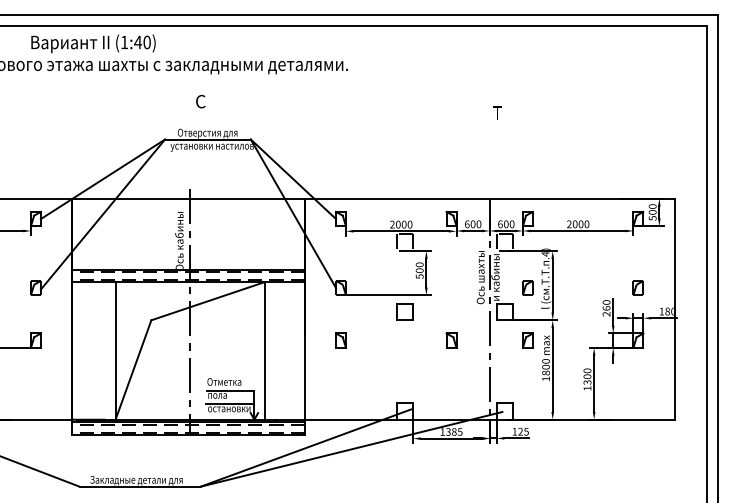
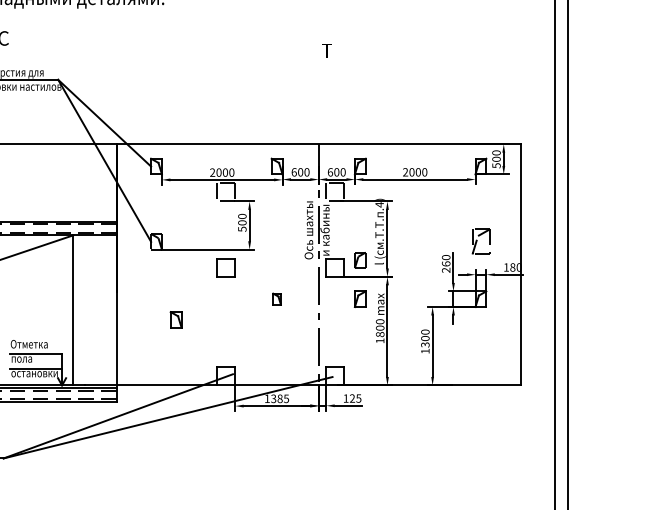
part: (527, 287) -> (359, 259), moved
part: (637, 287) -> (479, 241), size x1.6
part: (340, 340) -> (175, 319), moved
part: (451, 340) -> (277, 299), size x0.7

